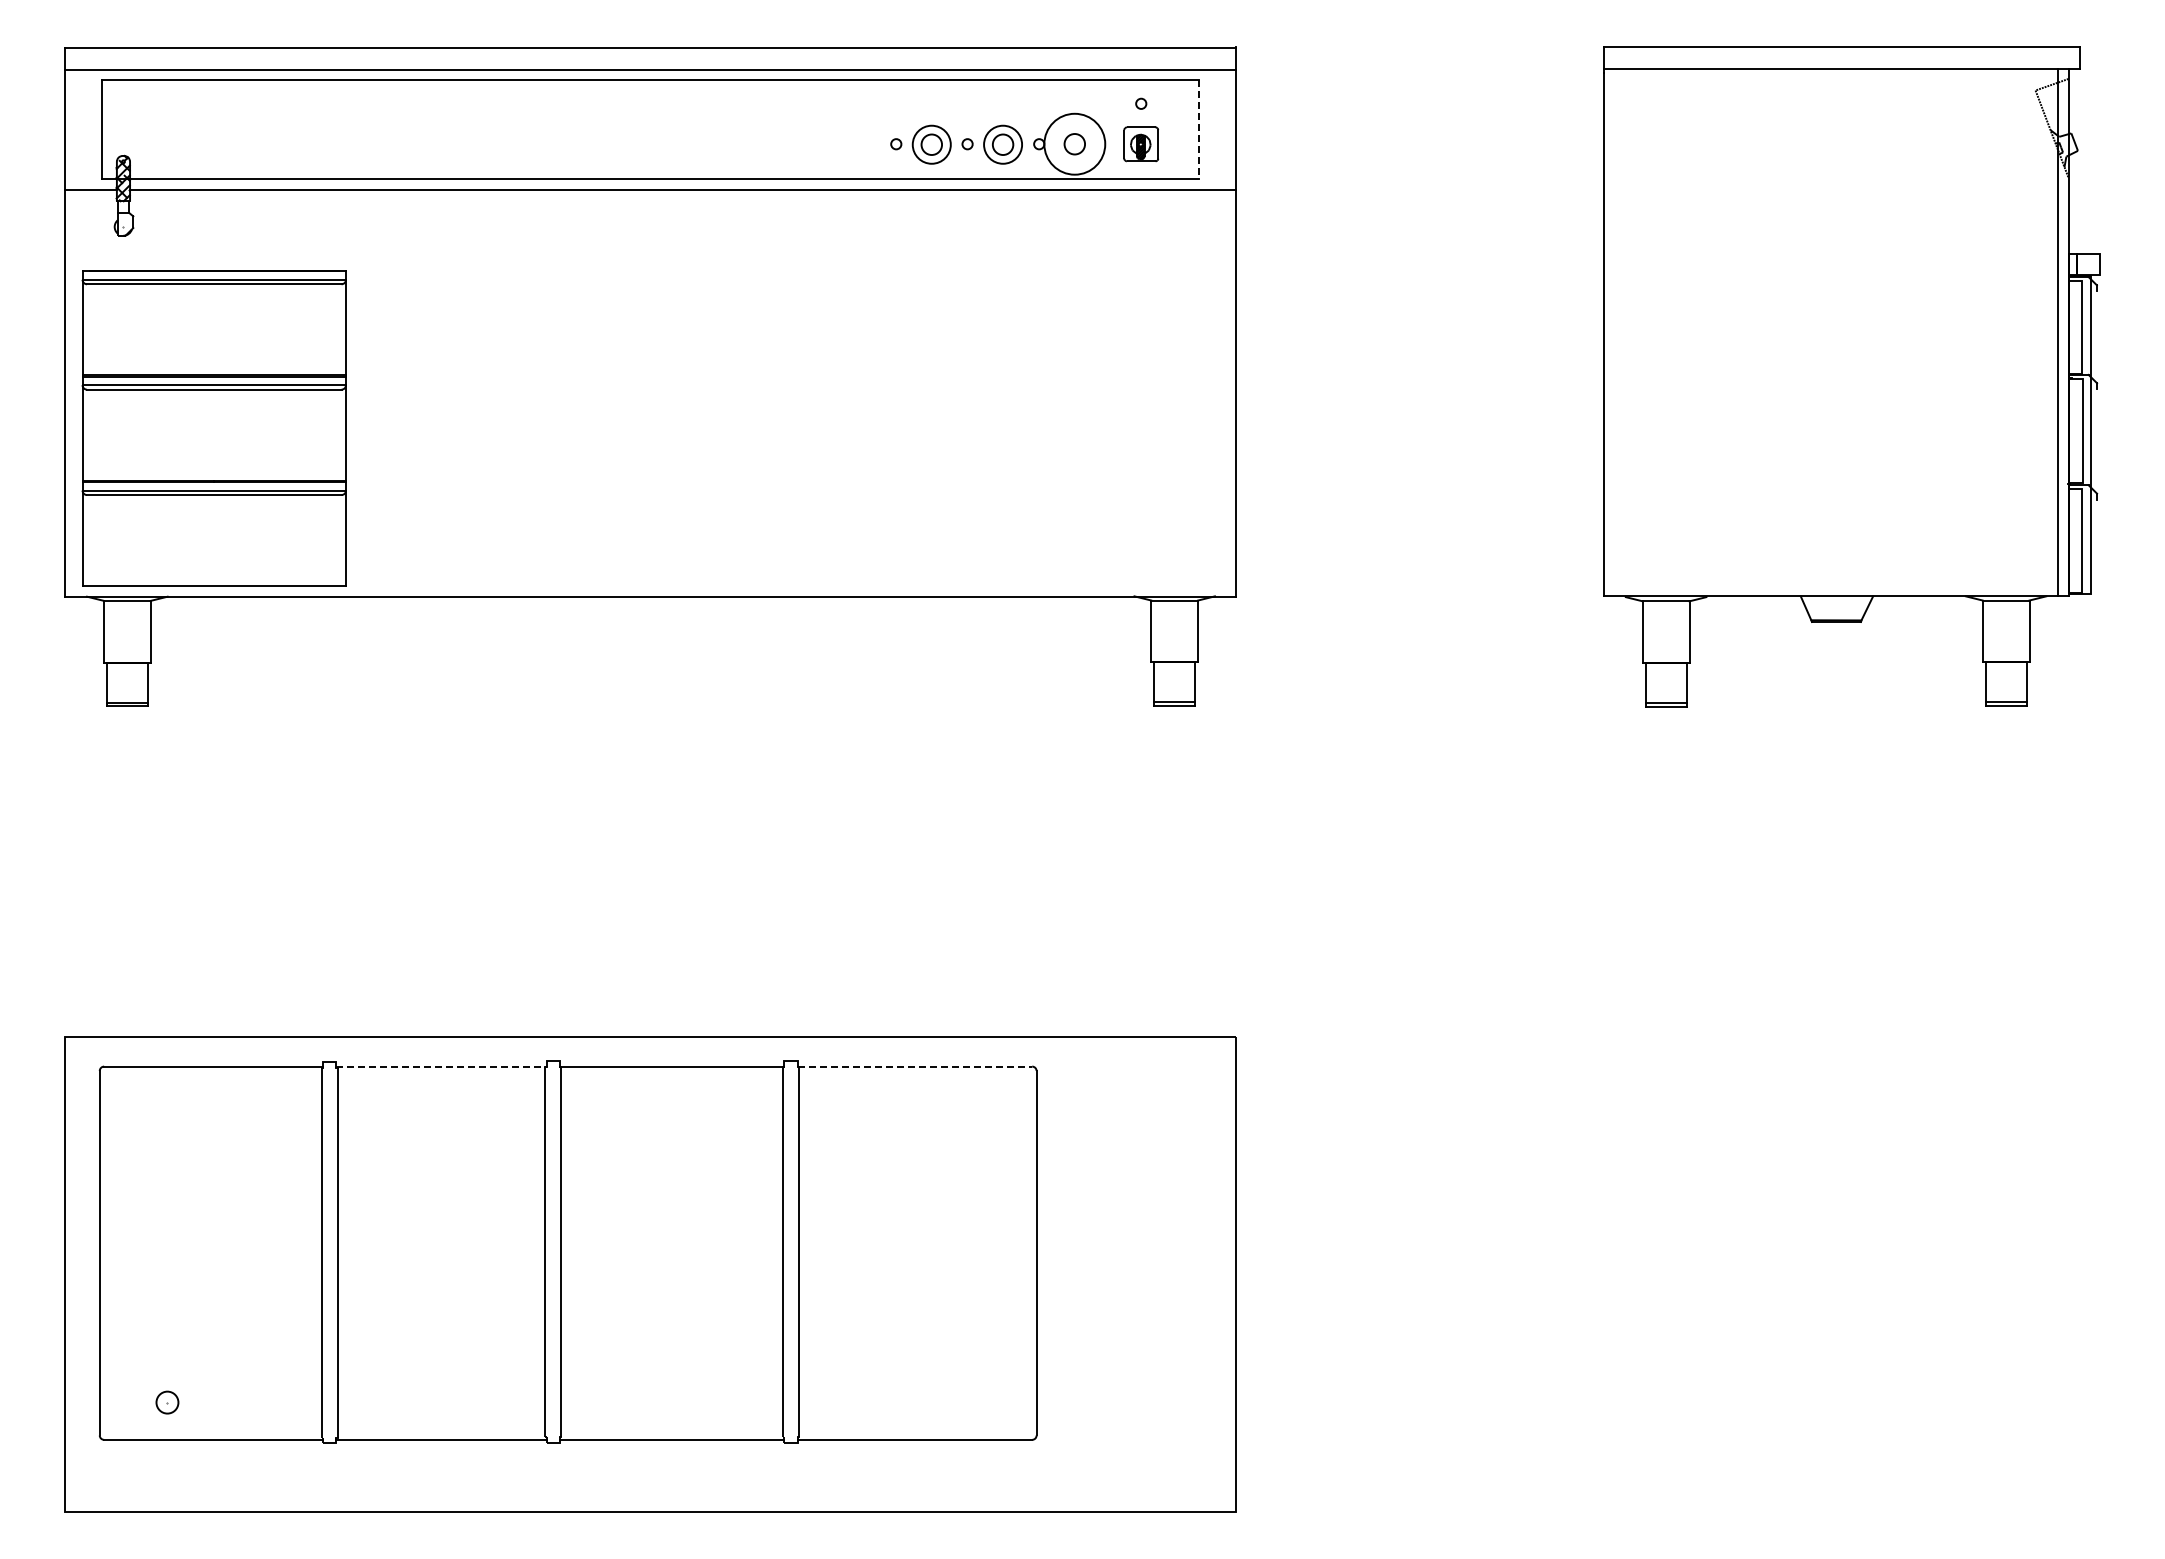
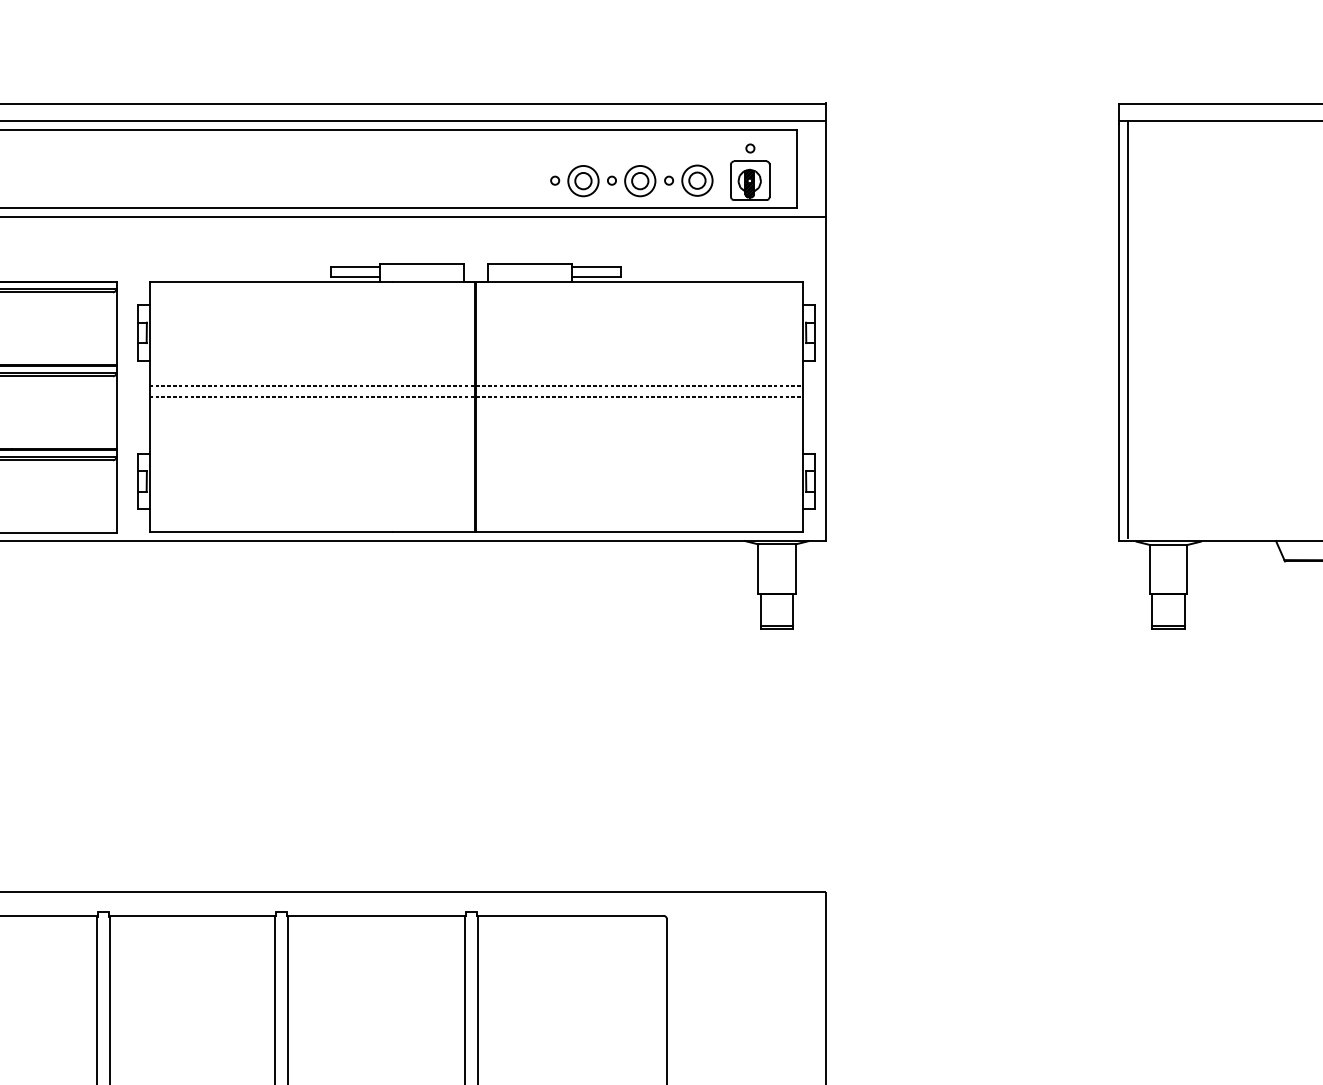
line: (1199, 130) -> (796, 169), dashed -> solid
circle: (1074, 144) -> (697, 180), size x0.62
part: (1141, 144) -> (750, 180), size x1.43
line: (1614, 330) -> (1127, 329), added
part: (797, 417) -> (476, 398), added
line: (441, 1066) -> (192, 915), dashed -> solid
line: (915, 1066) -> (570, 915), dashed -> solid

